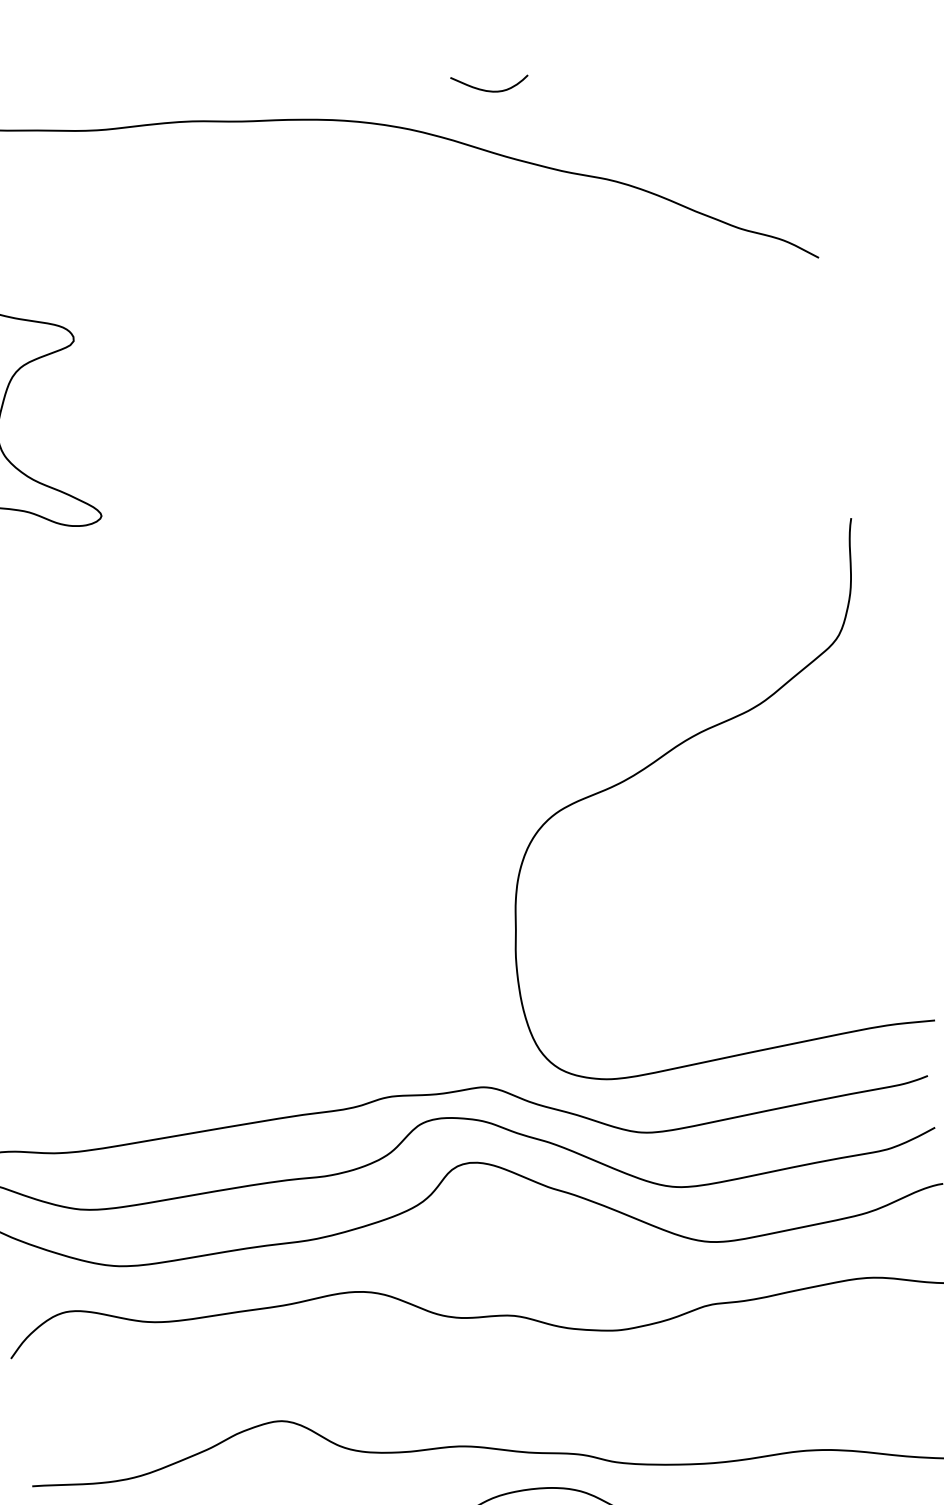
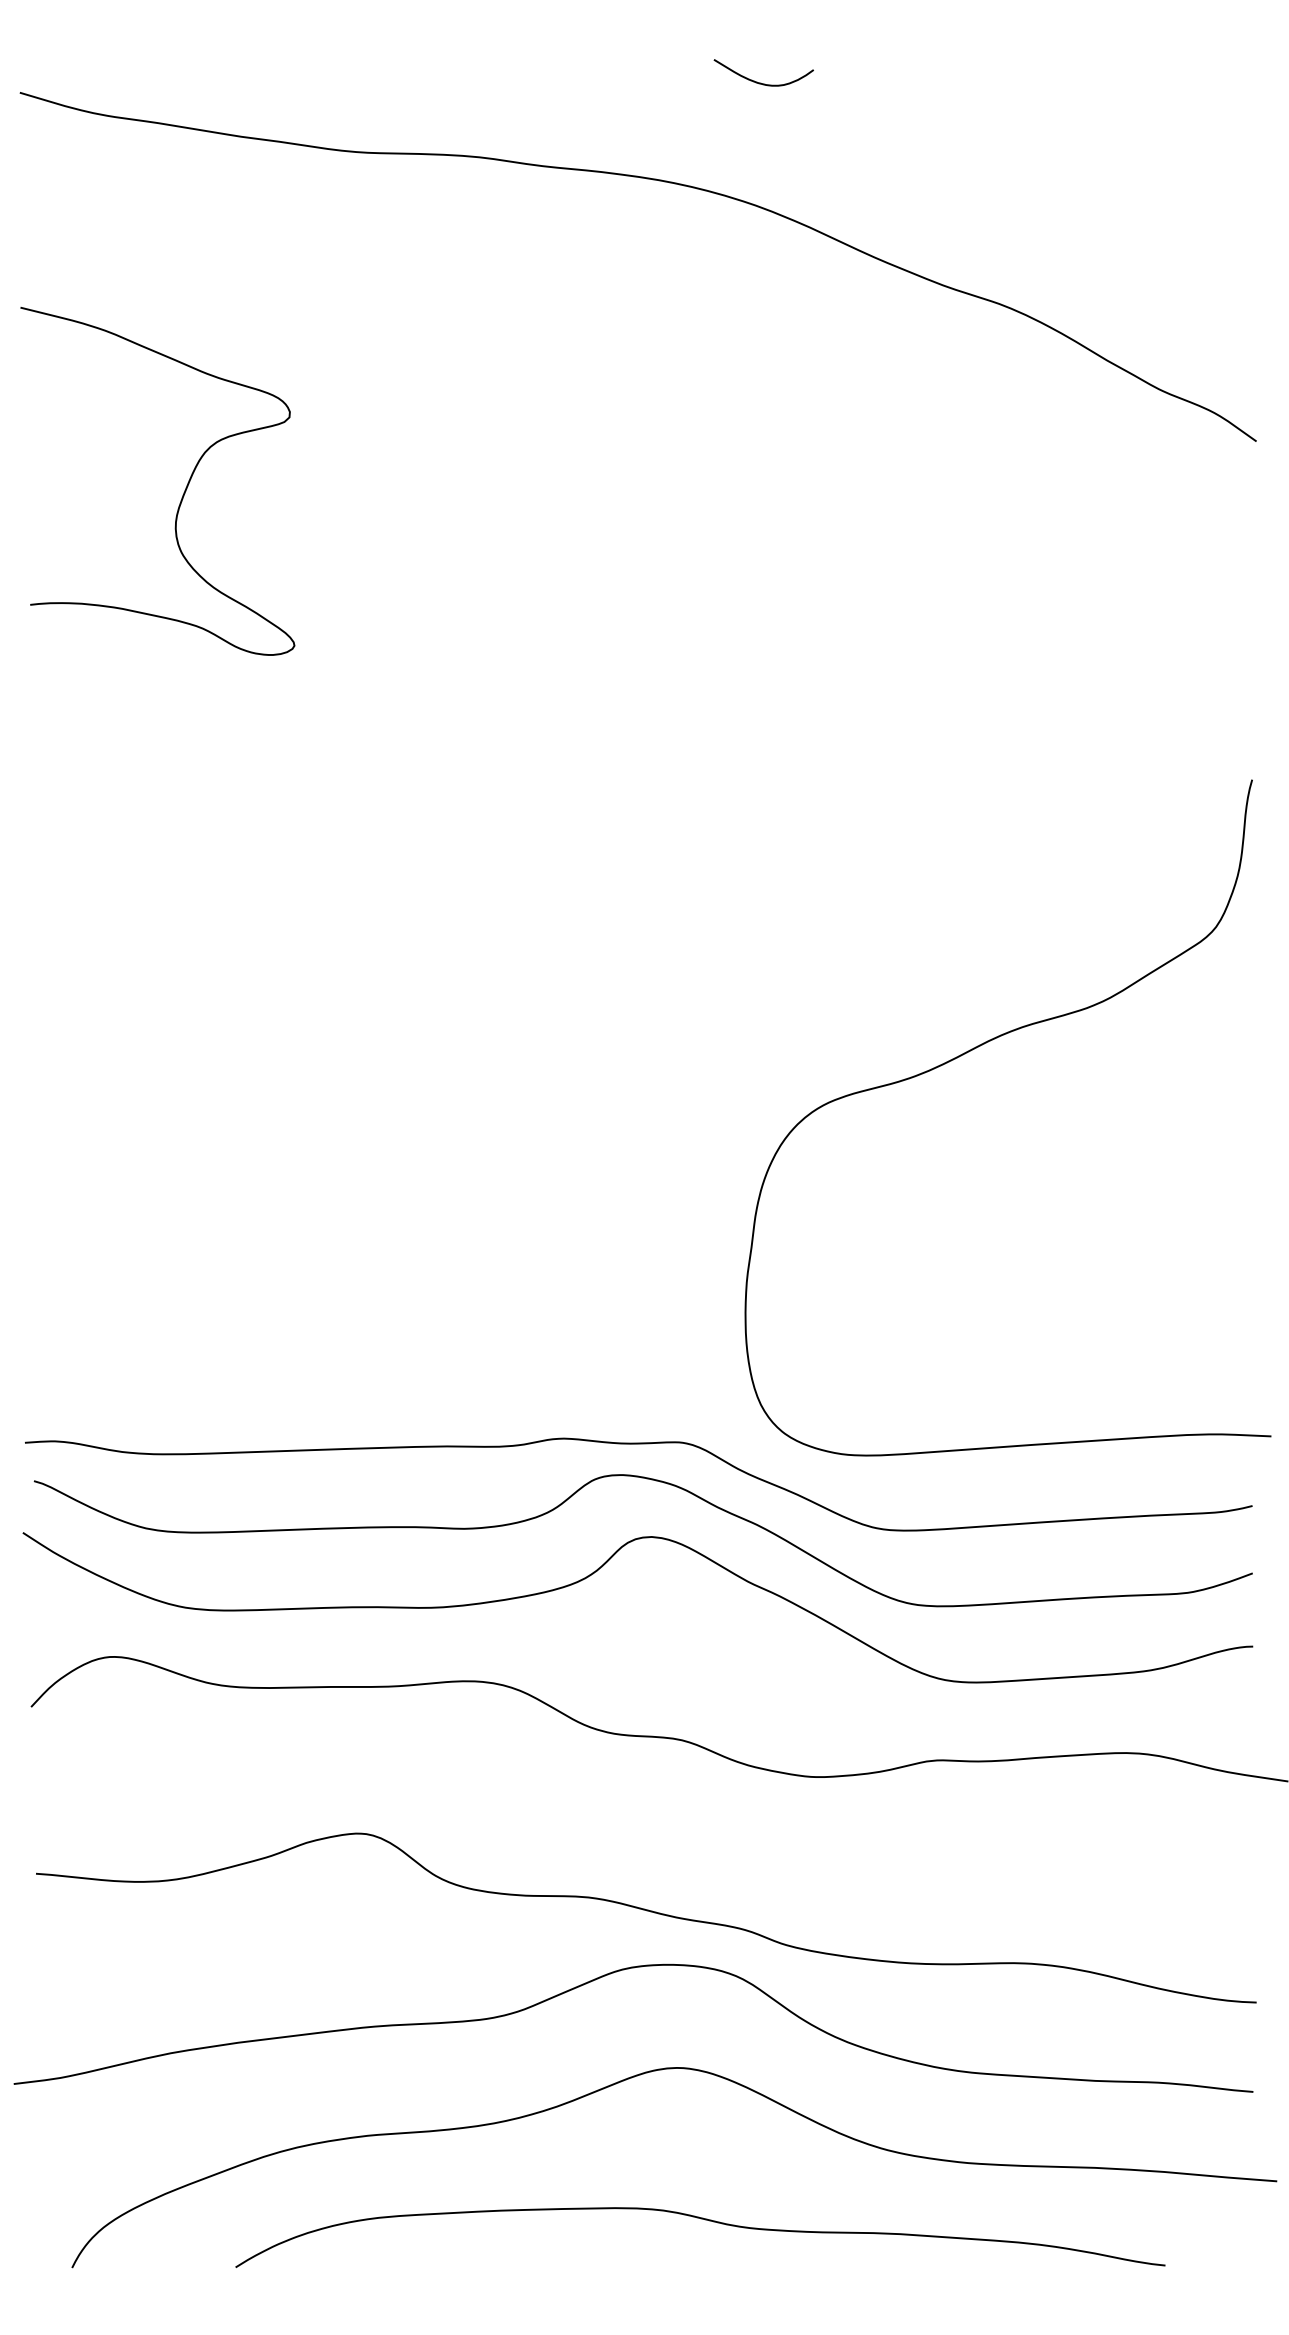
curve: (489, 90) -> (761, 82), moved

